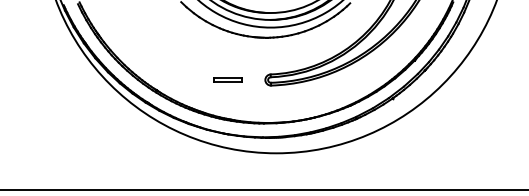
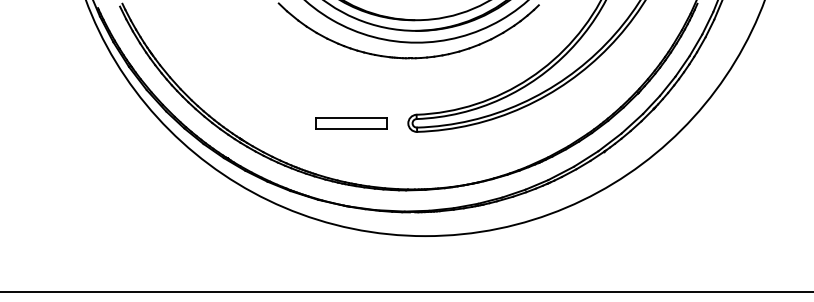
part: (227, 79) -> (350, 122), size x1.67

